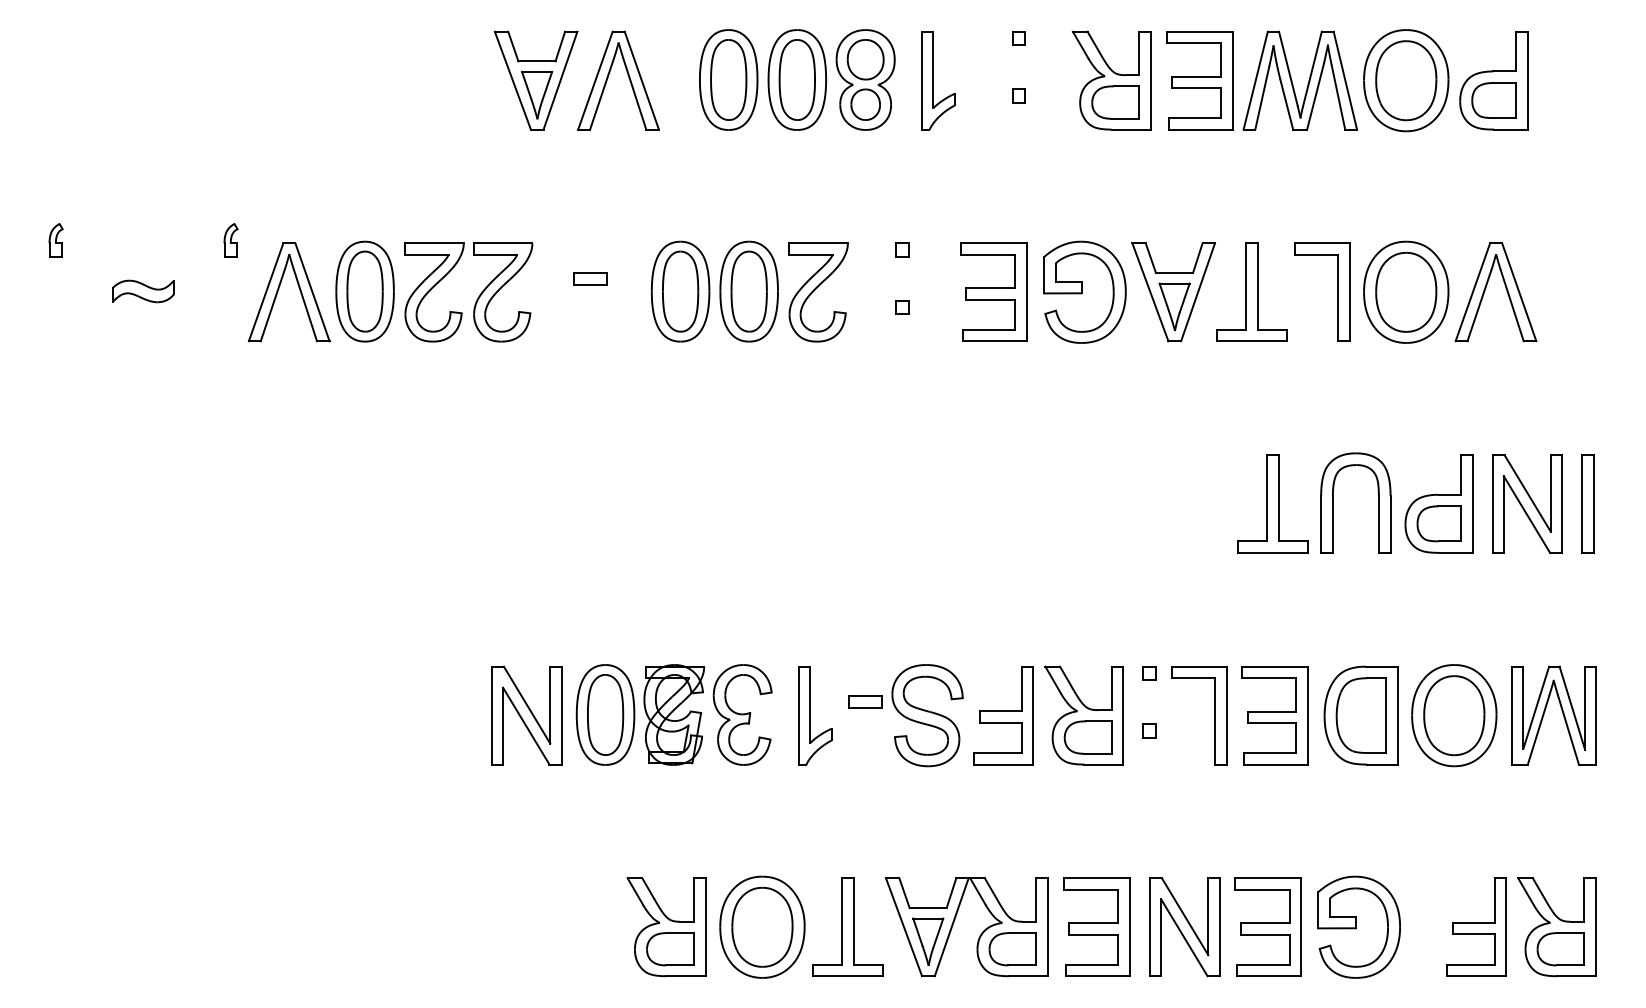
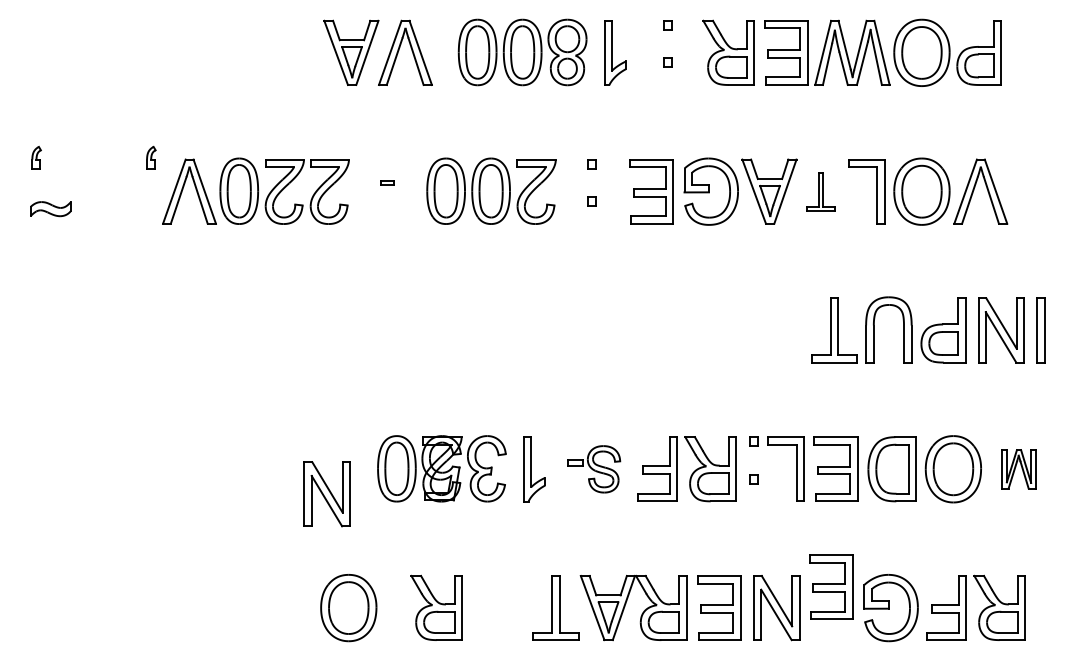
part: (589, 278) -> (386, 182), size x0.6
part: (142, 292) -> (50, 209), moved
part: (1251, 292) -> (820, 191), size x0.6
part: (525, 715) -> (326, 494), moved
part: (906, 715) -> (594, 469), size x0.7
part: (1553, 715) -> (1018, 469), size x0.6
part: (1268, 926) -> (831, 586), moved
part: (761, 927) -> (348, 608), moved
part: (1527, 934) -> (980, 612), moved

